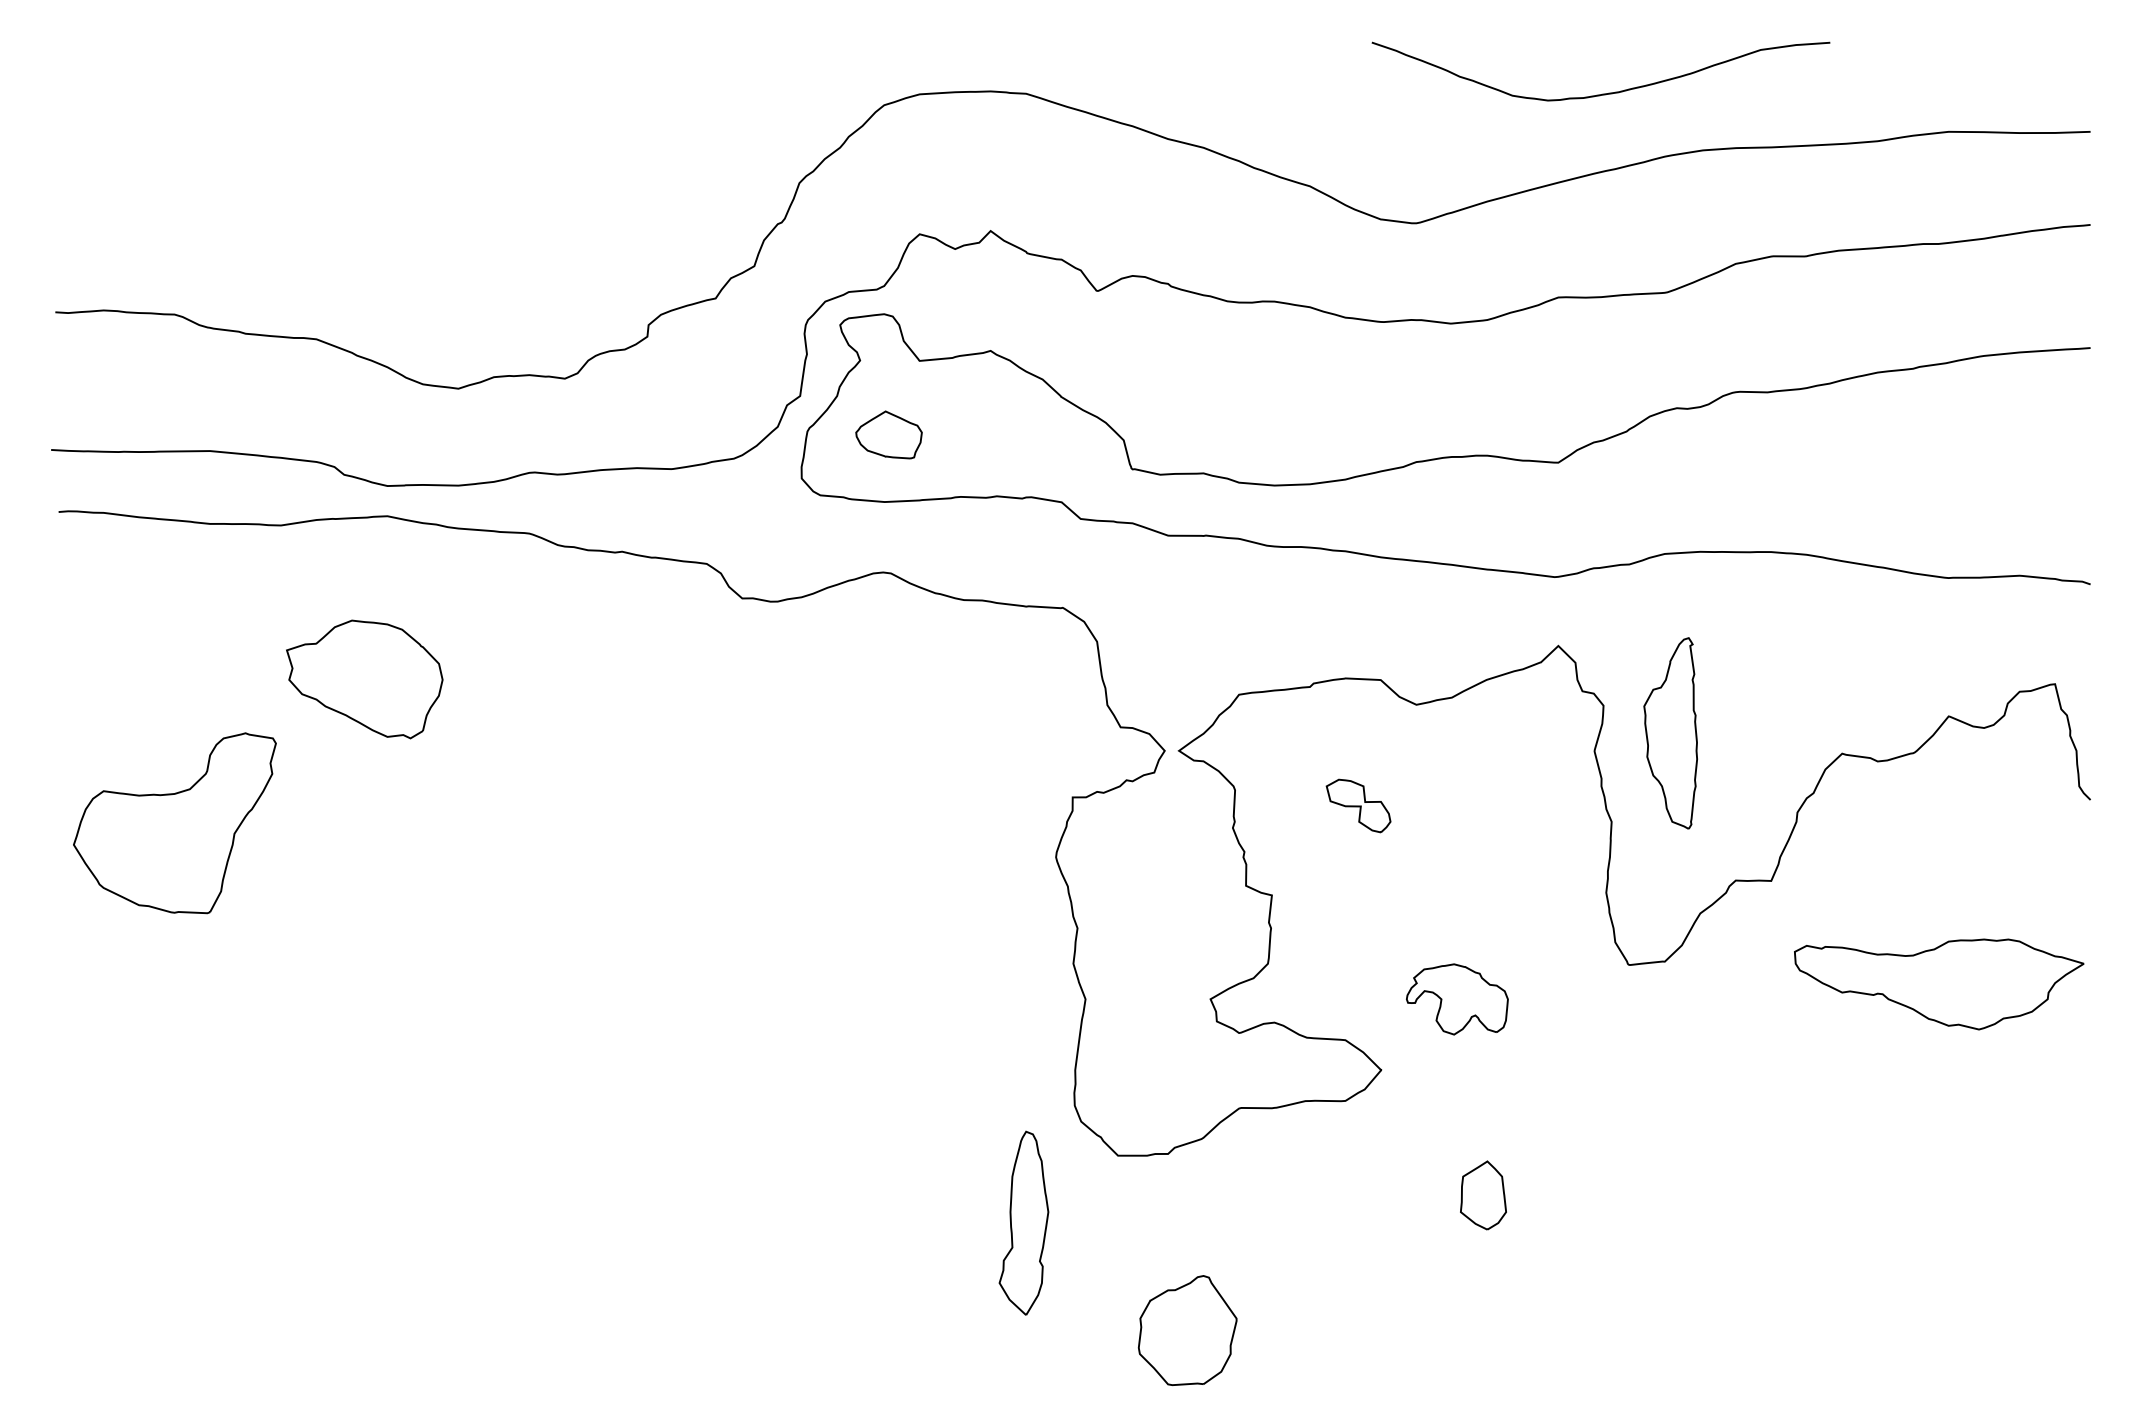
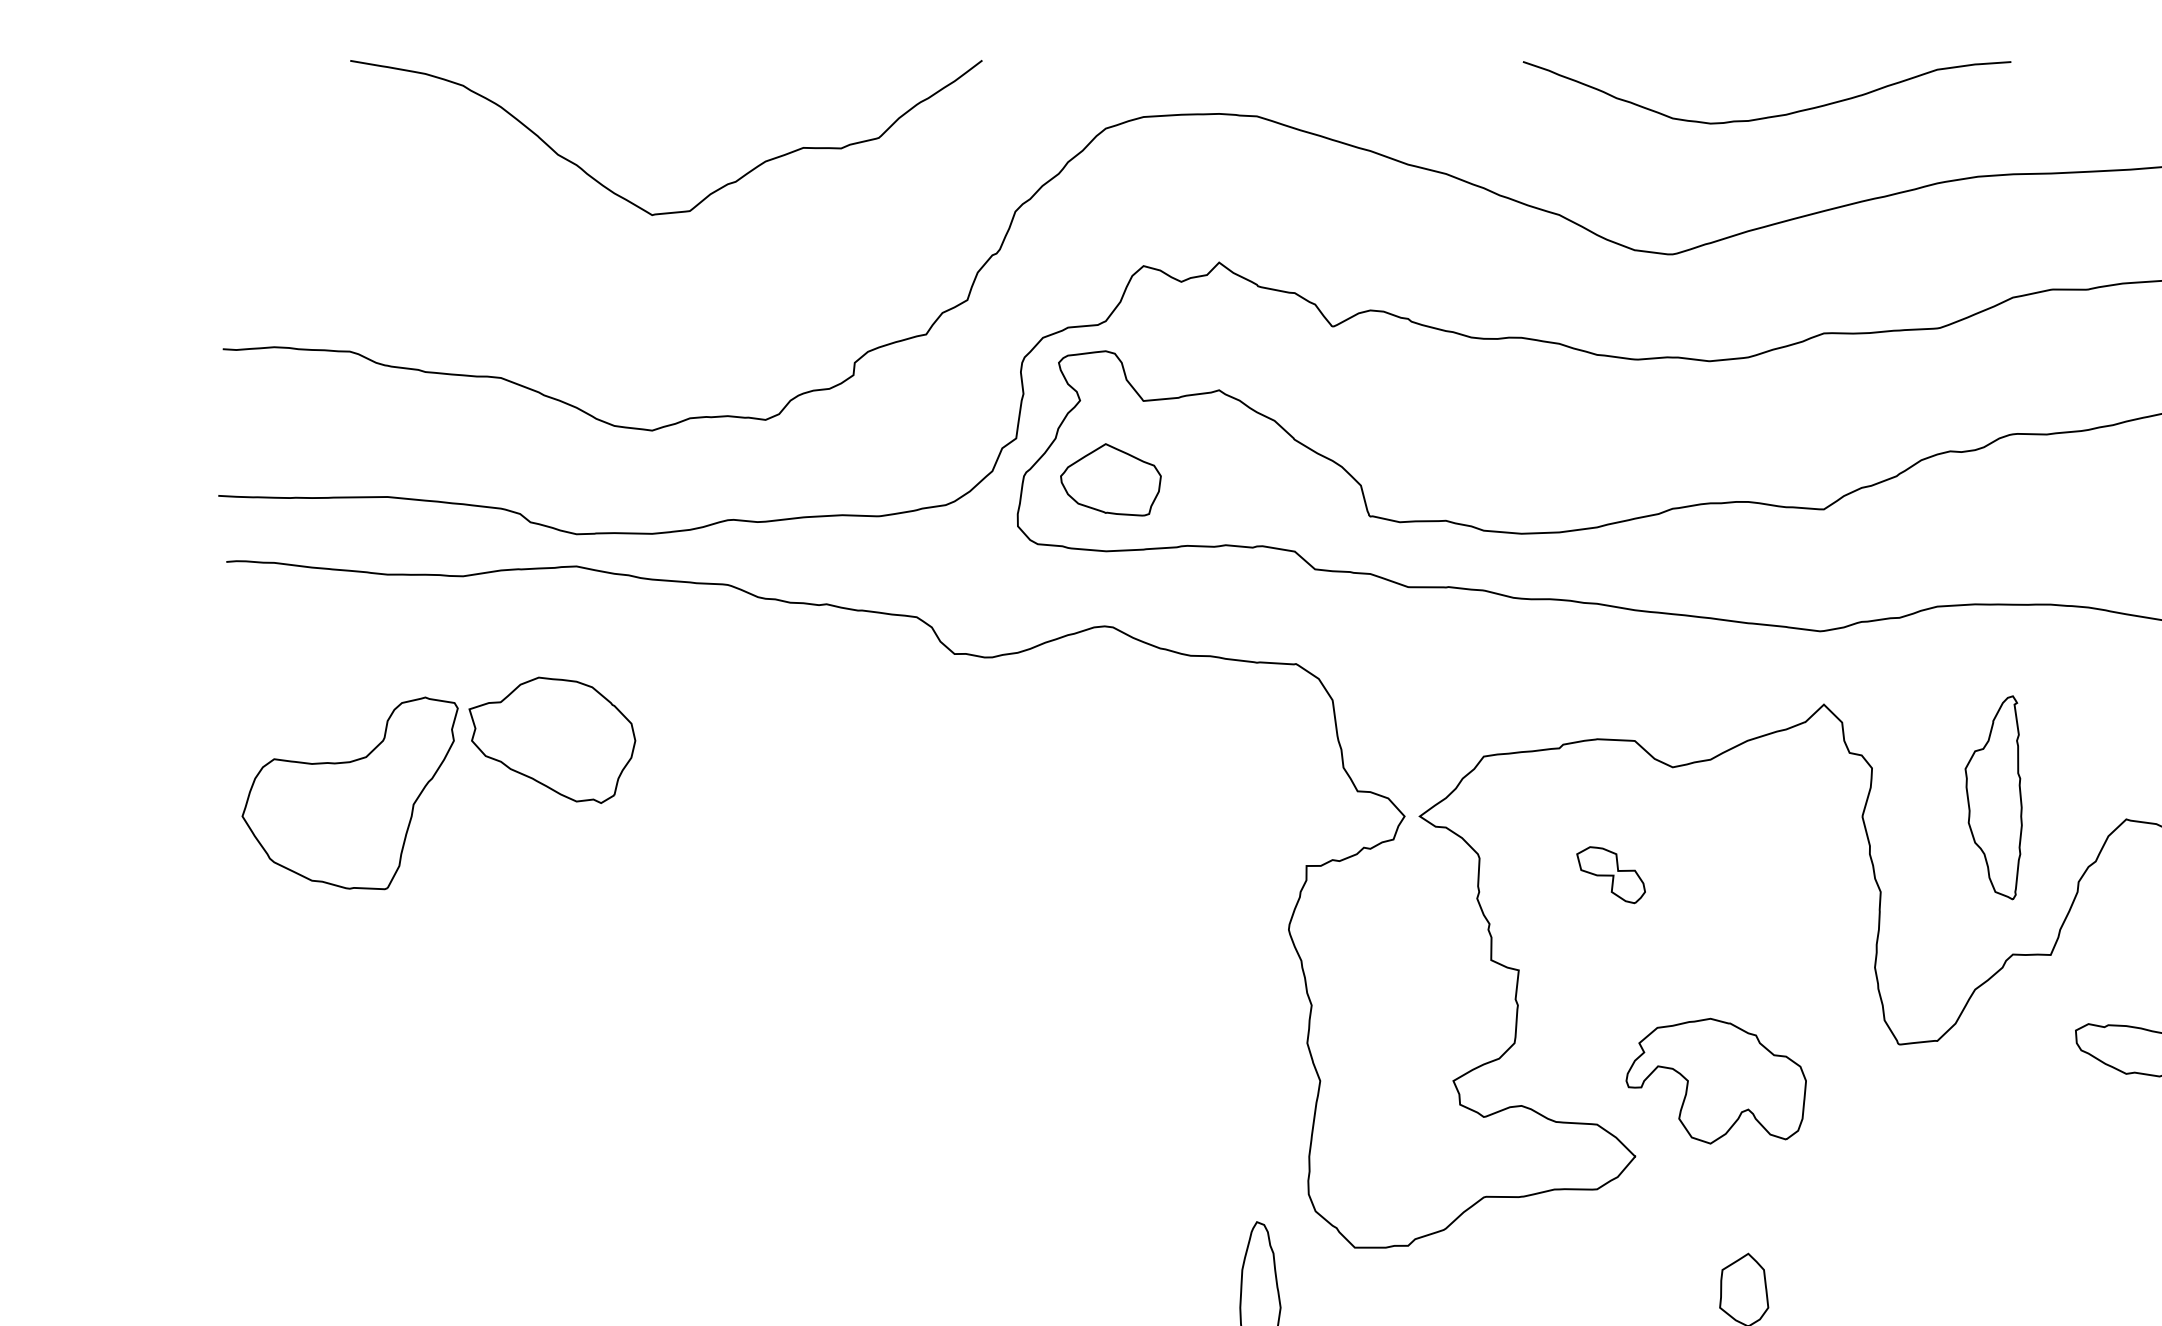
curve: (1602, 93) -> (1768, 116), moved
curve: (510, 167) -> (707, 194), added
part: (888, 434) -> (1110, 479), size x1.43
part: (1670, 733) -> (1993, 797), moved
part: (174, 823) -> (349, 793), moved
part: (1457, 999) -> (1716, 1081), size x1.67

